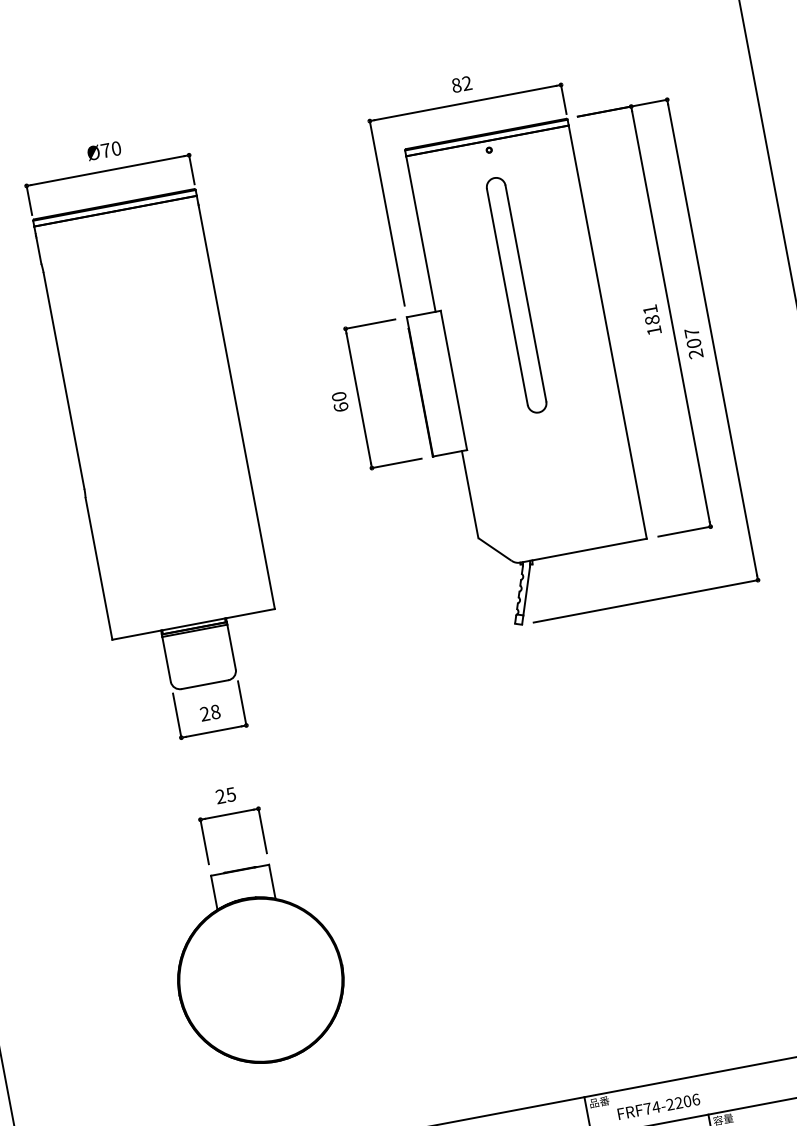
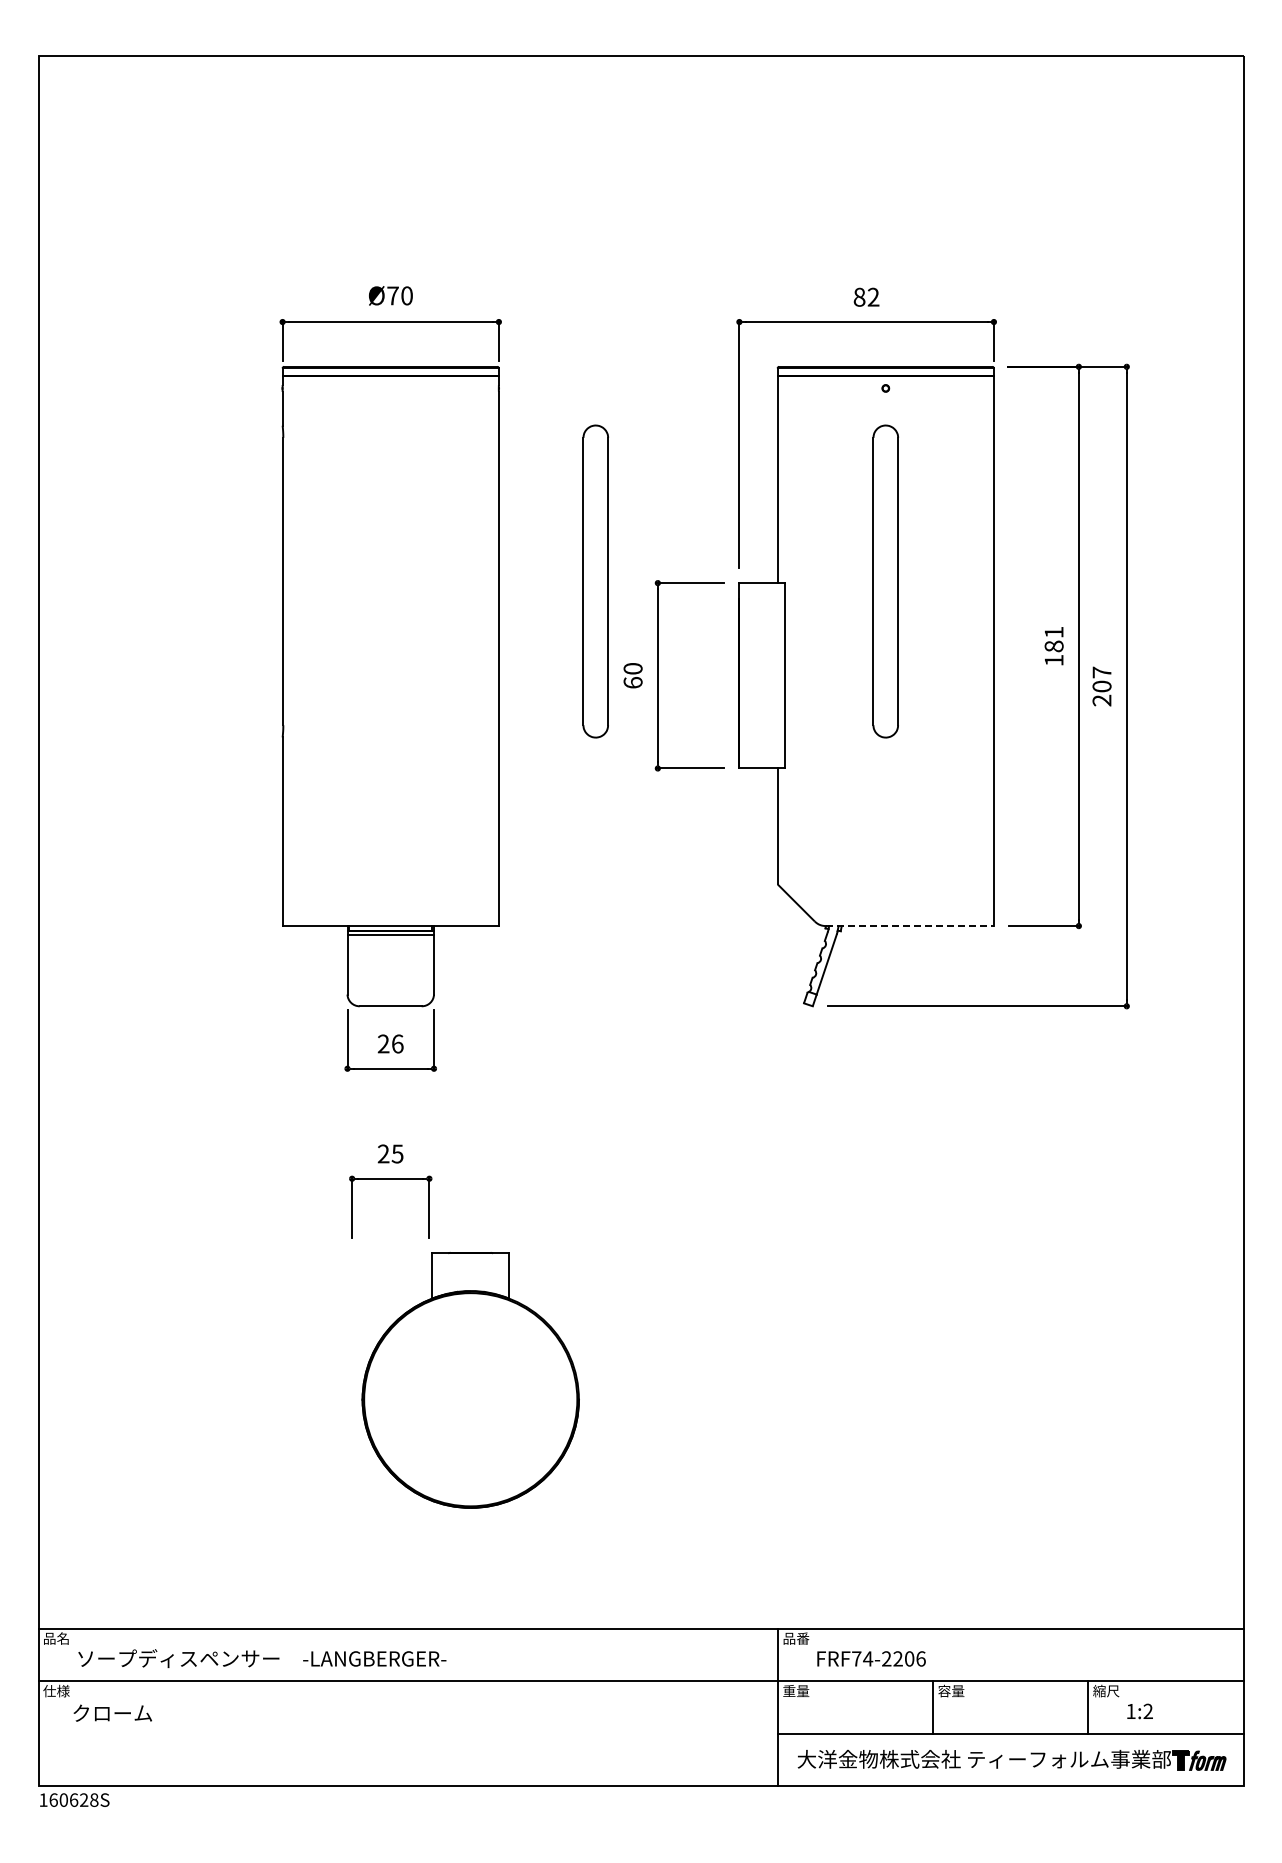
part: (298, 336) -> (595, 581), added
line: (584, 550) -> (910, 926), solid -> dashed
text: (215, 711) -> (397, 1043), 28 -> 26
part: (257, 965) -> (470, 1380), moved

